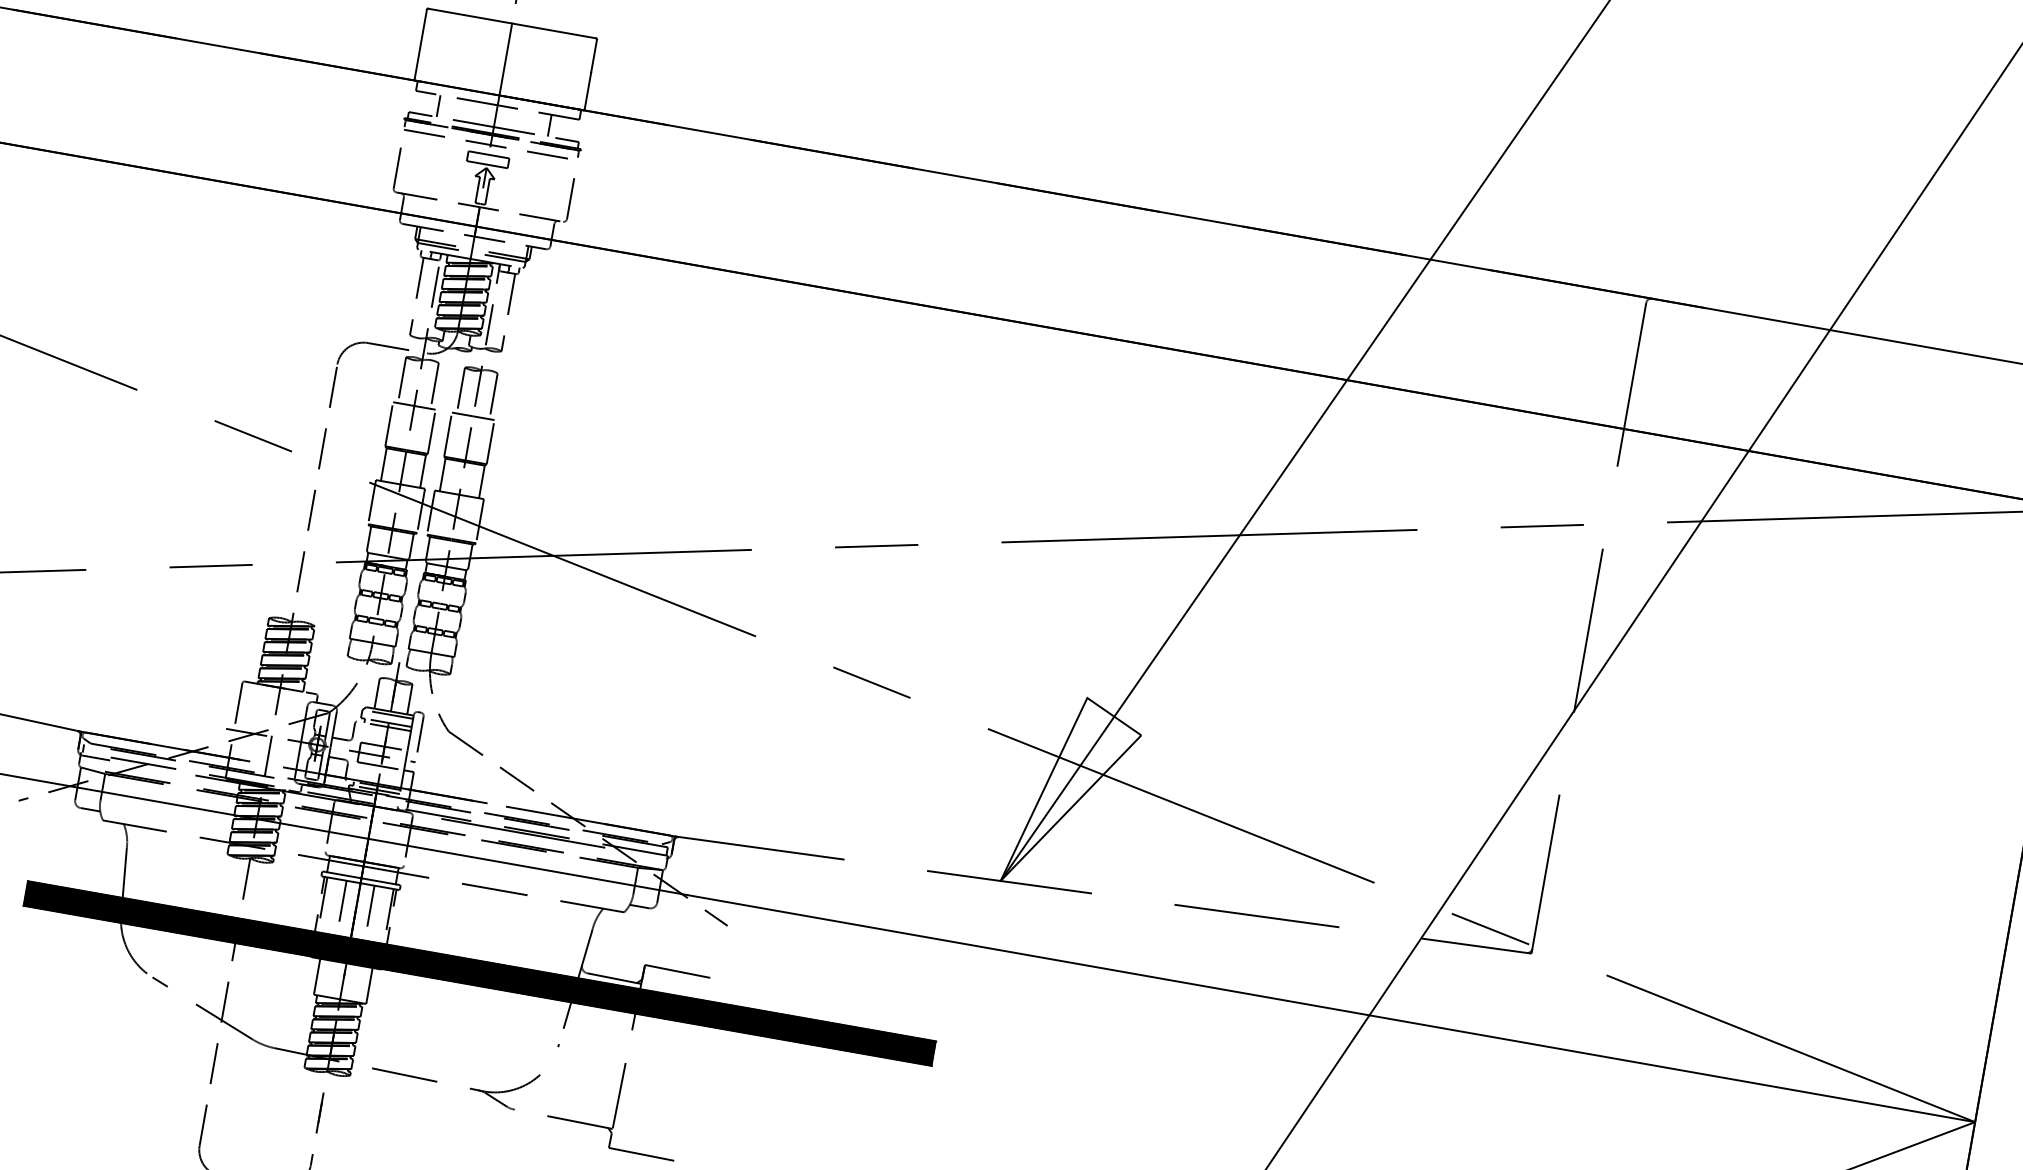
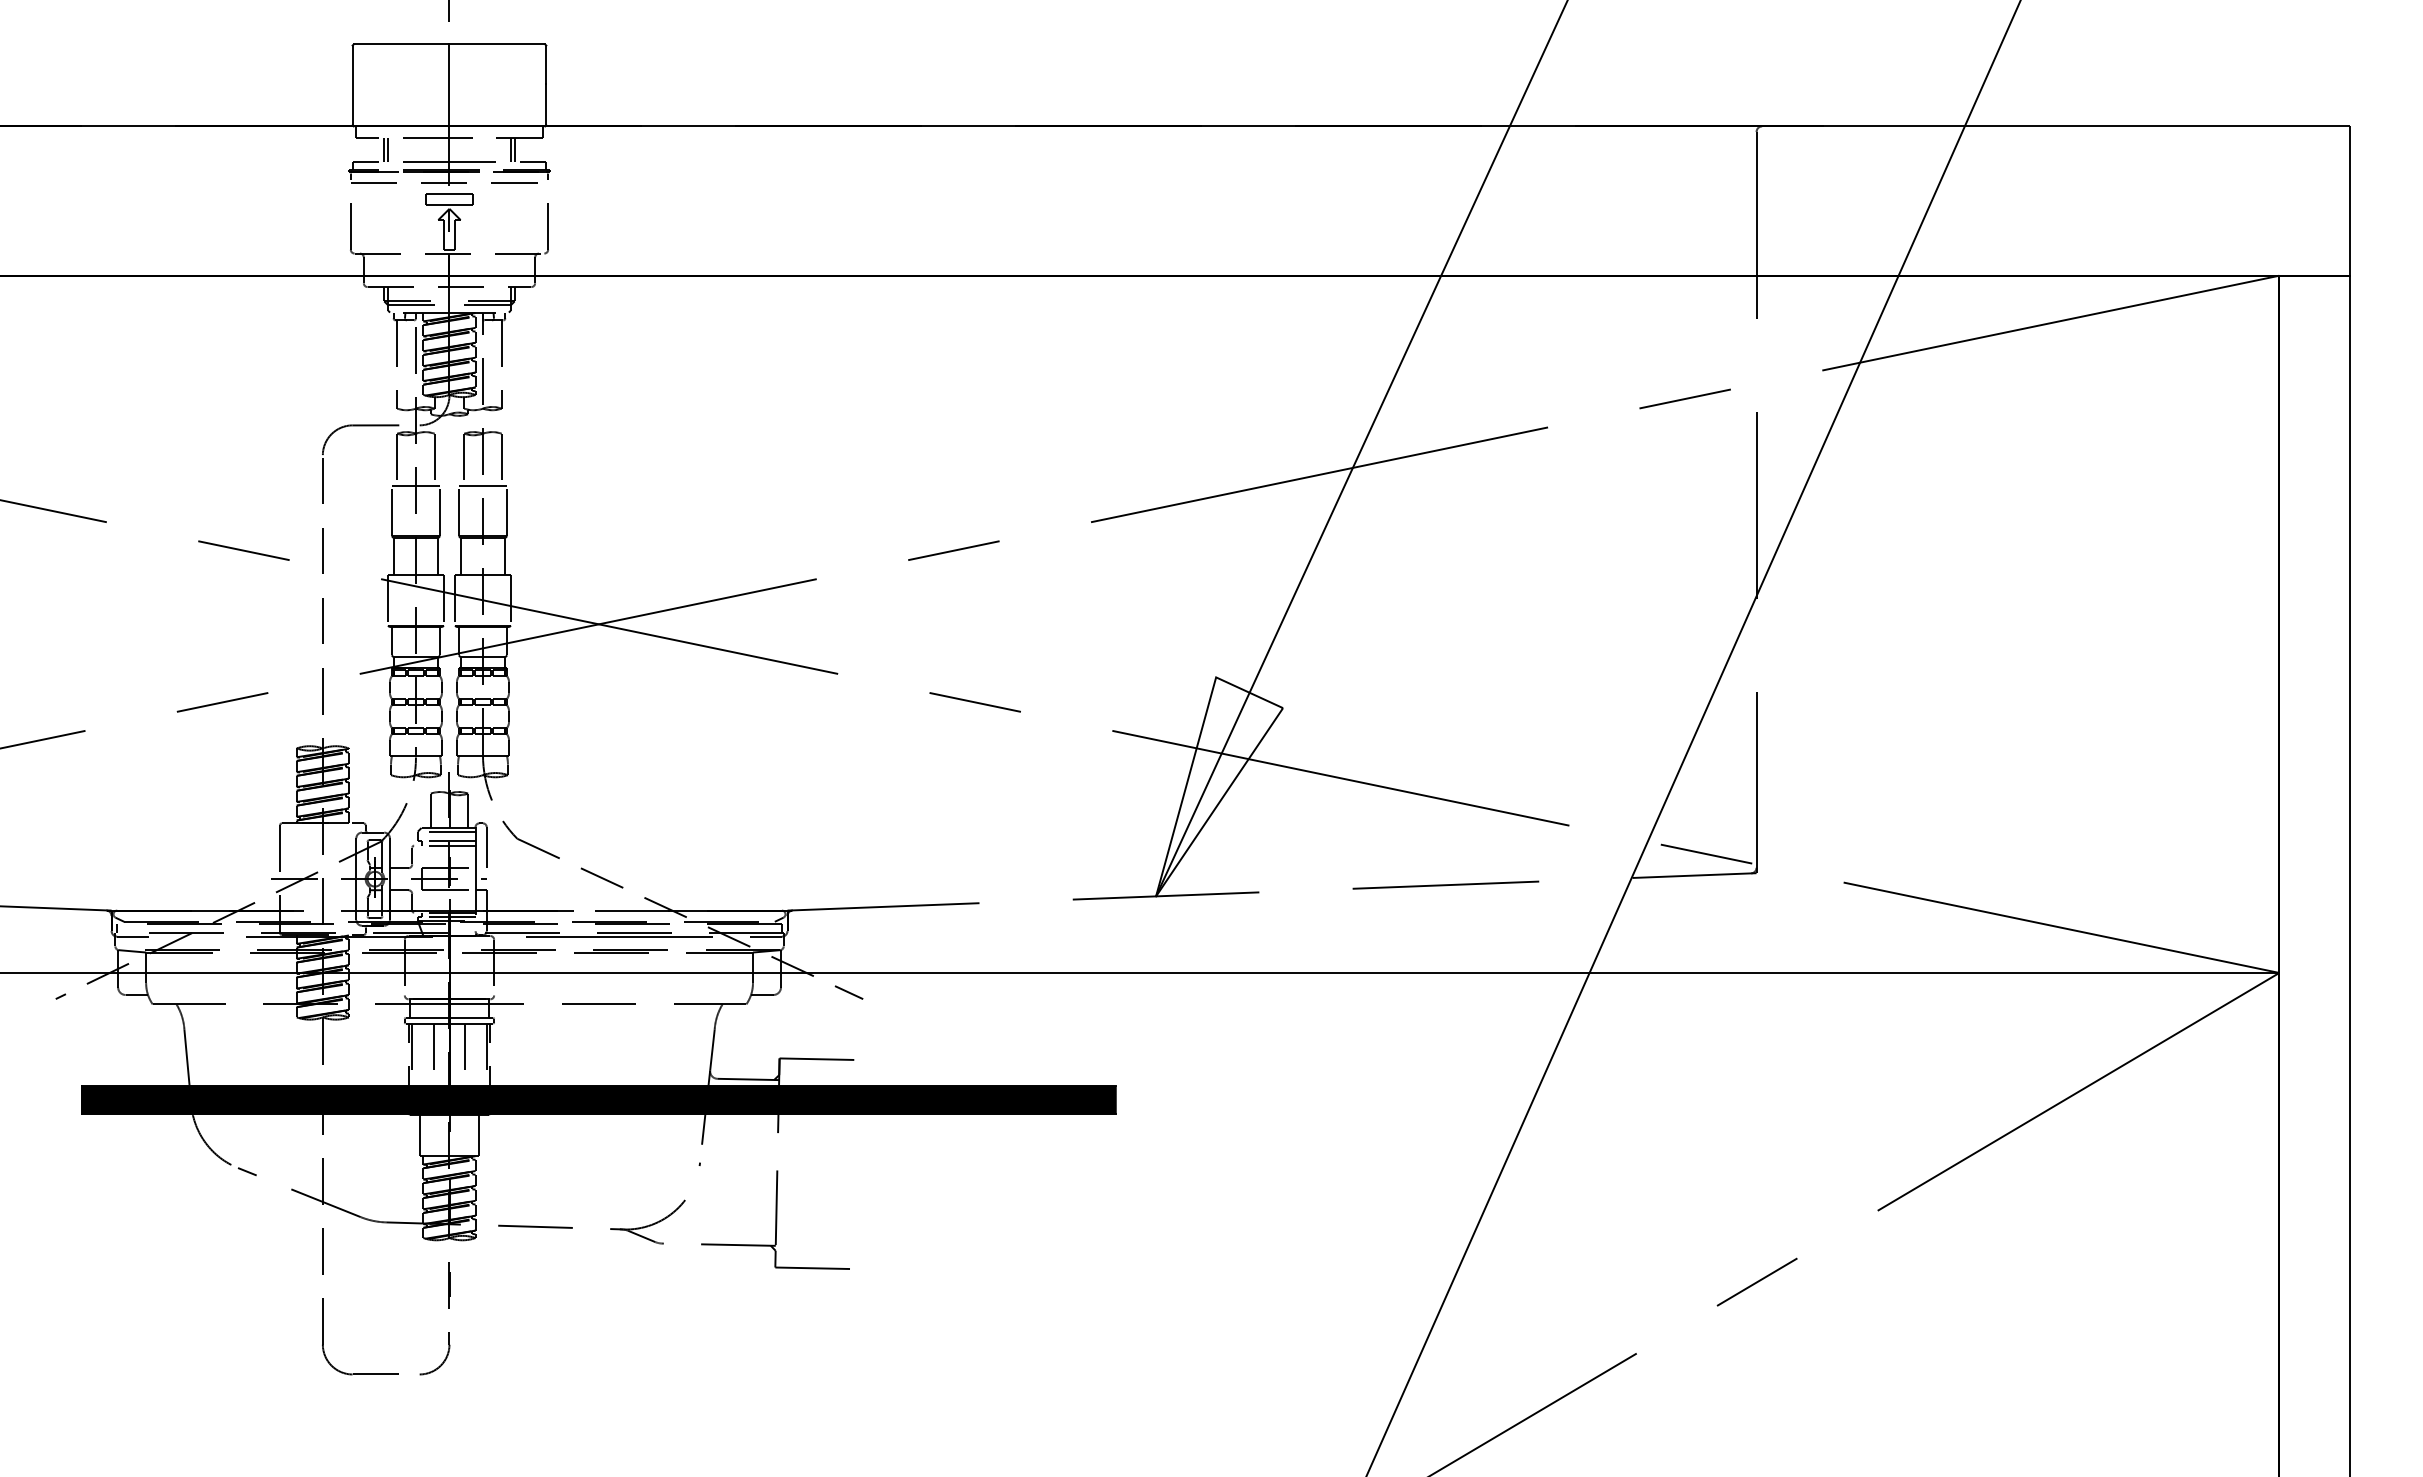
line: (442, 106) -> (388, 149), added
line: (552, 125) -> (514, 149), added
line: (651, 855) -> (765, 936), added

